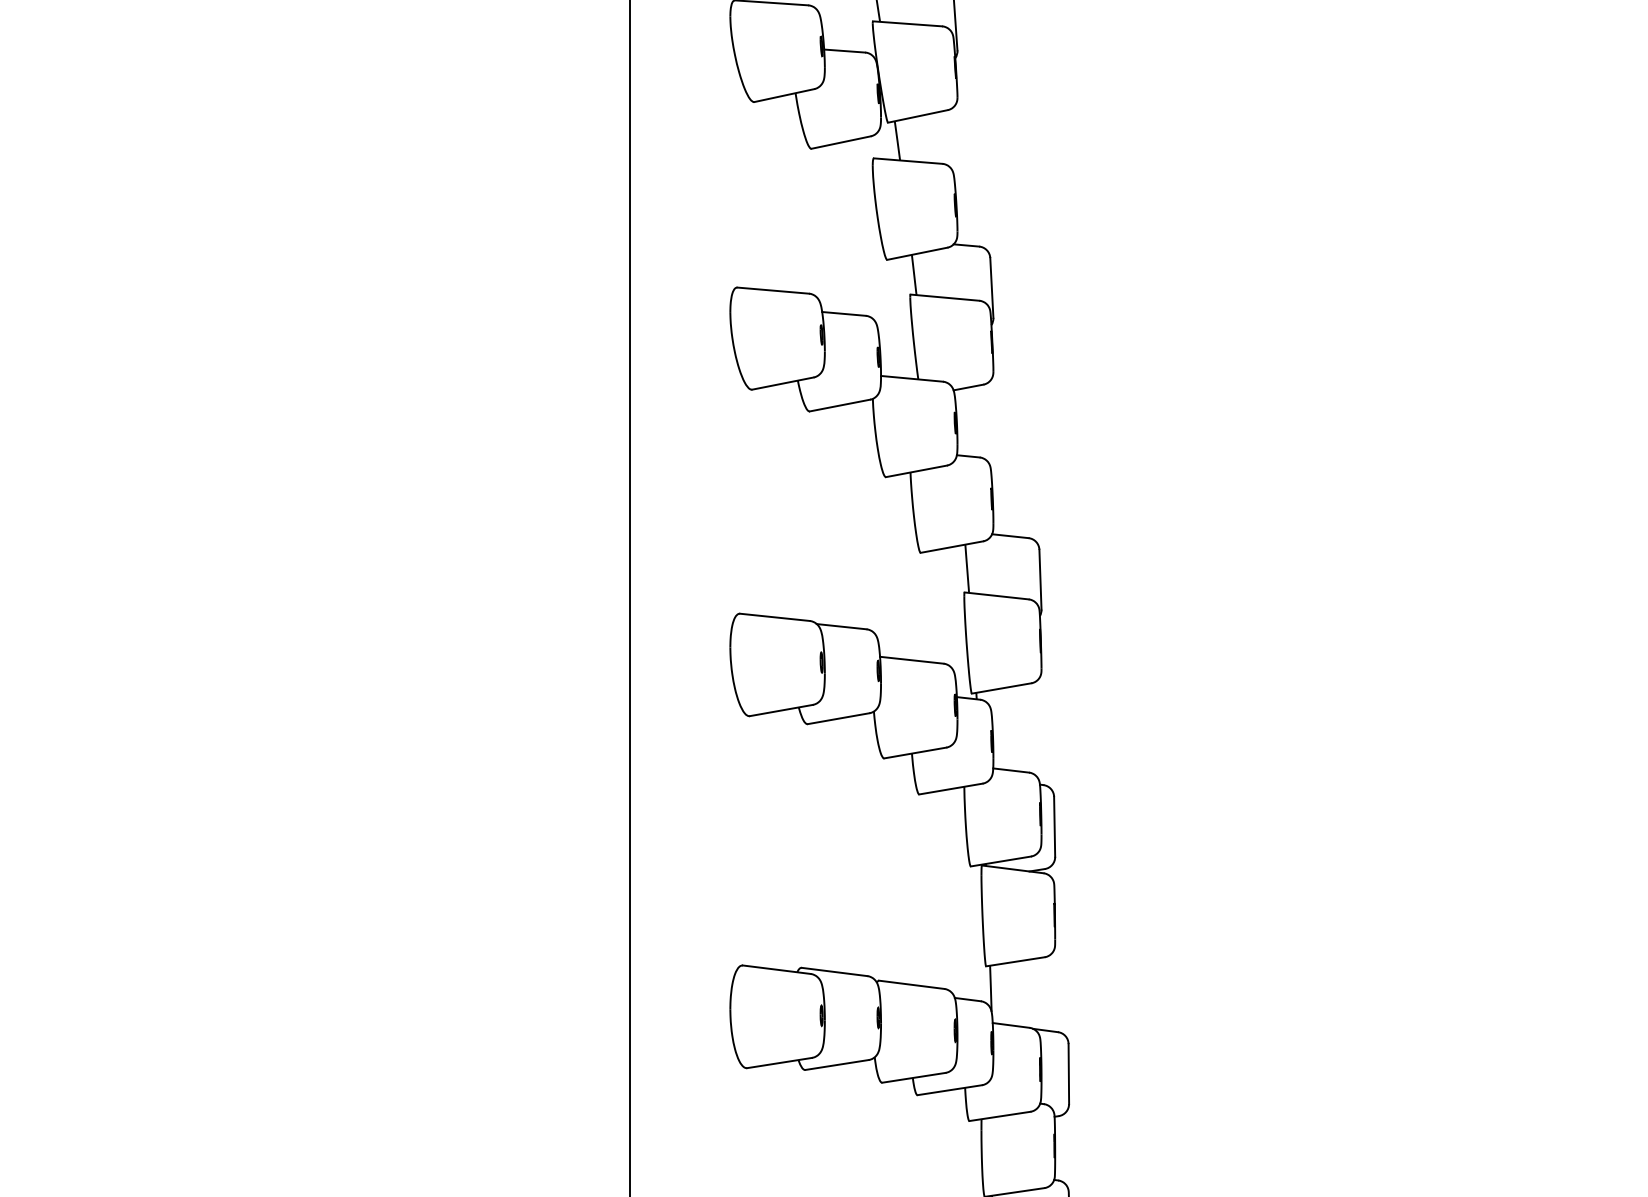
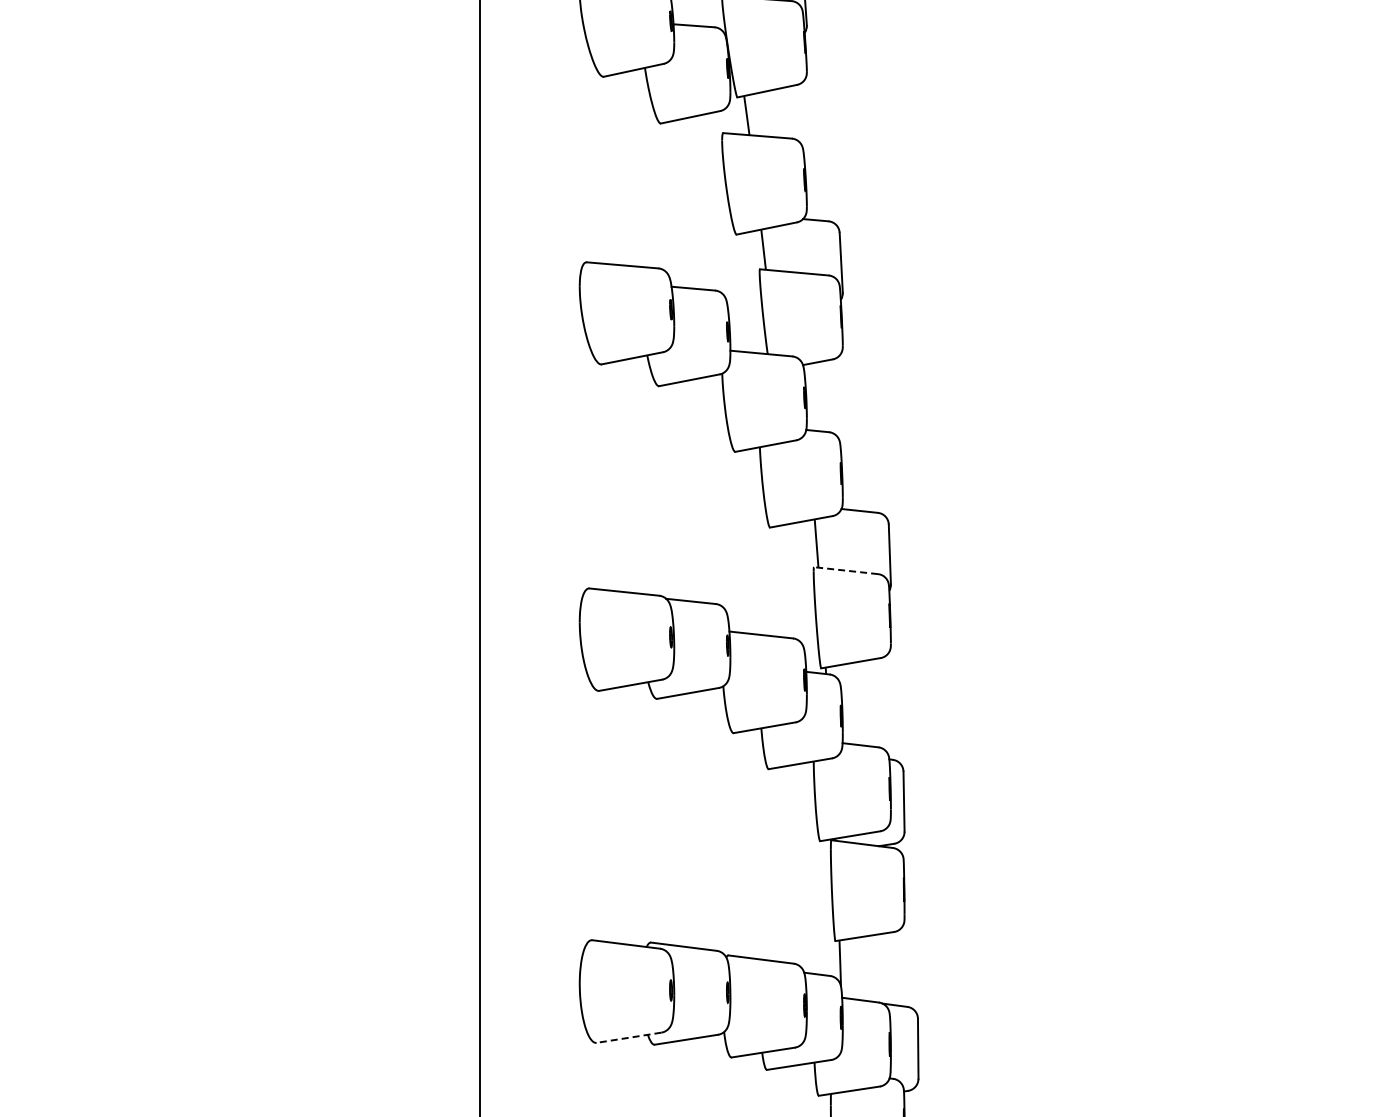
line: (996, 595) -> (845, 570), solid -> dashed
line: (779, 1063) -> (628, 1038), solid -> dashed

